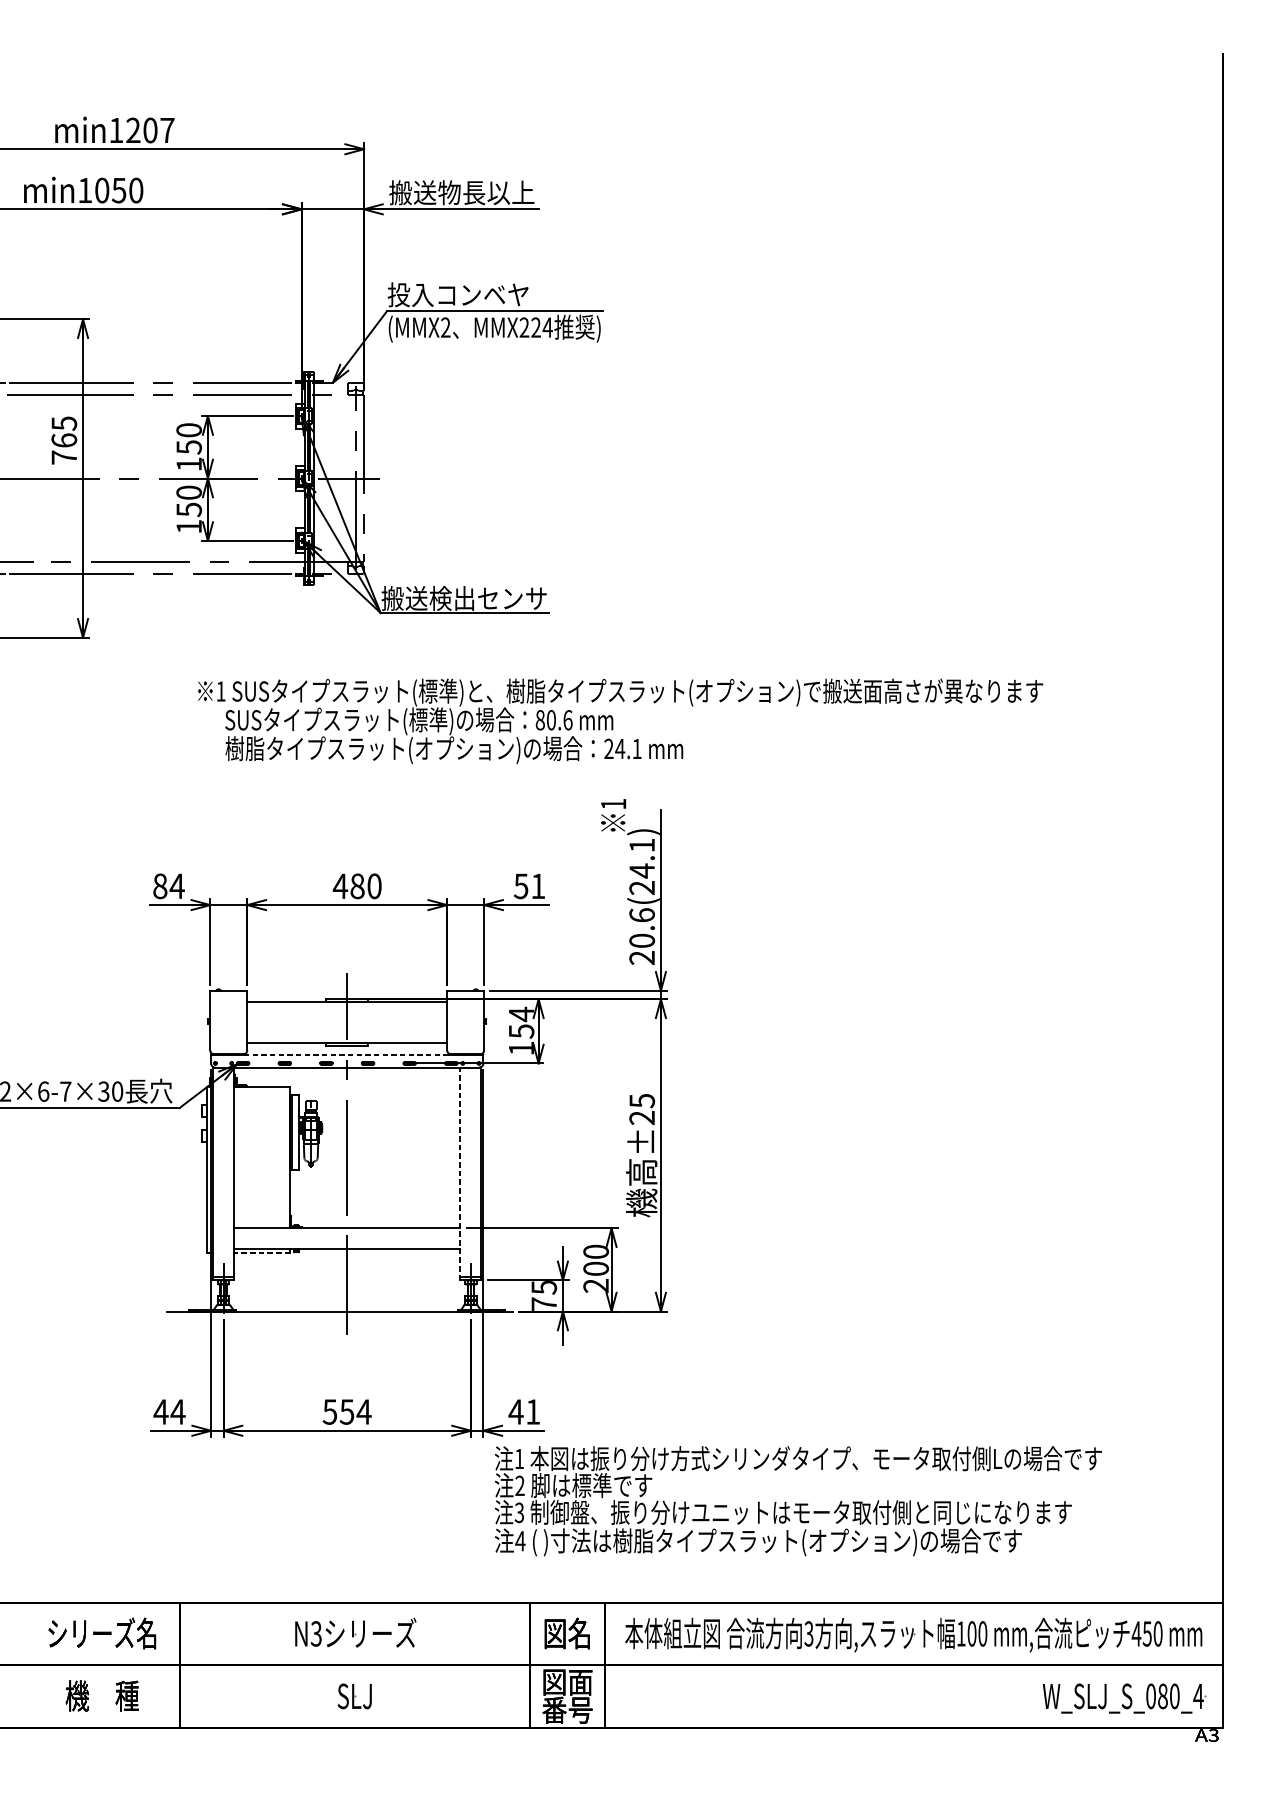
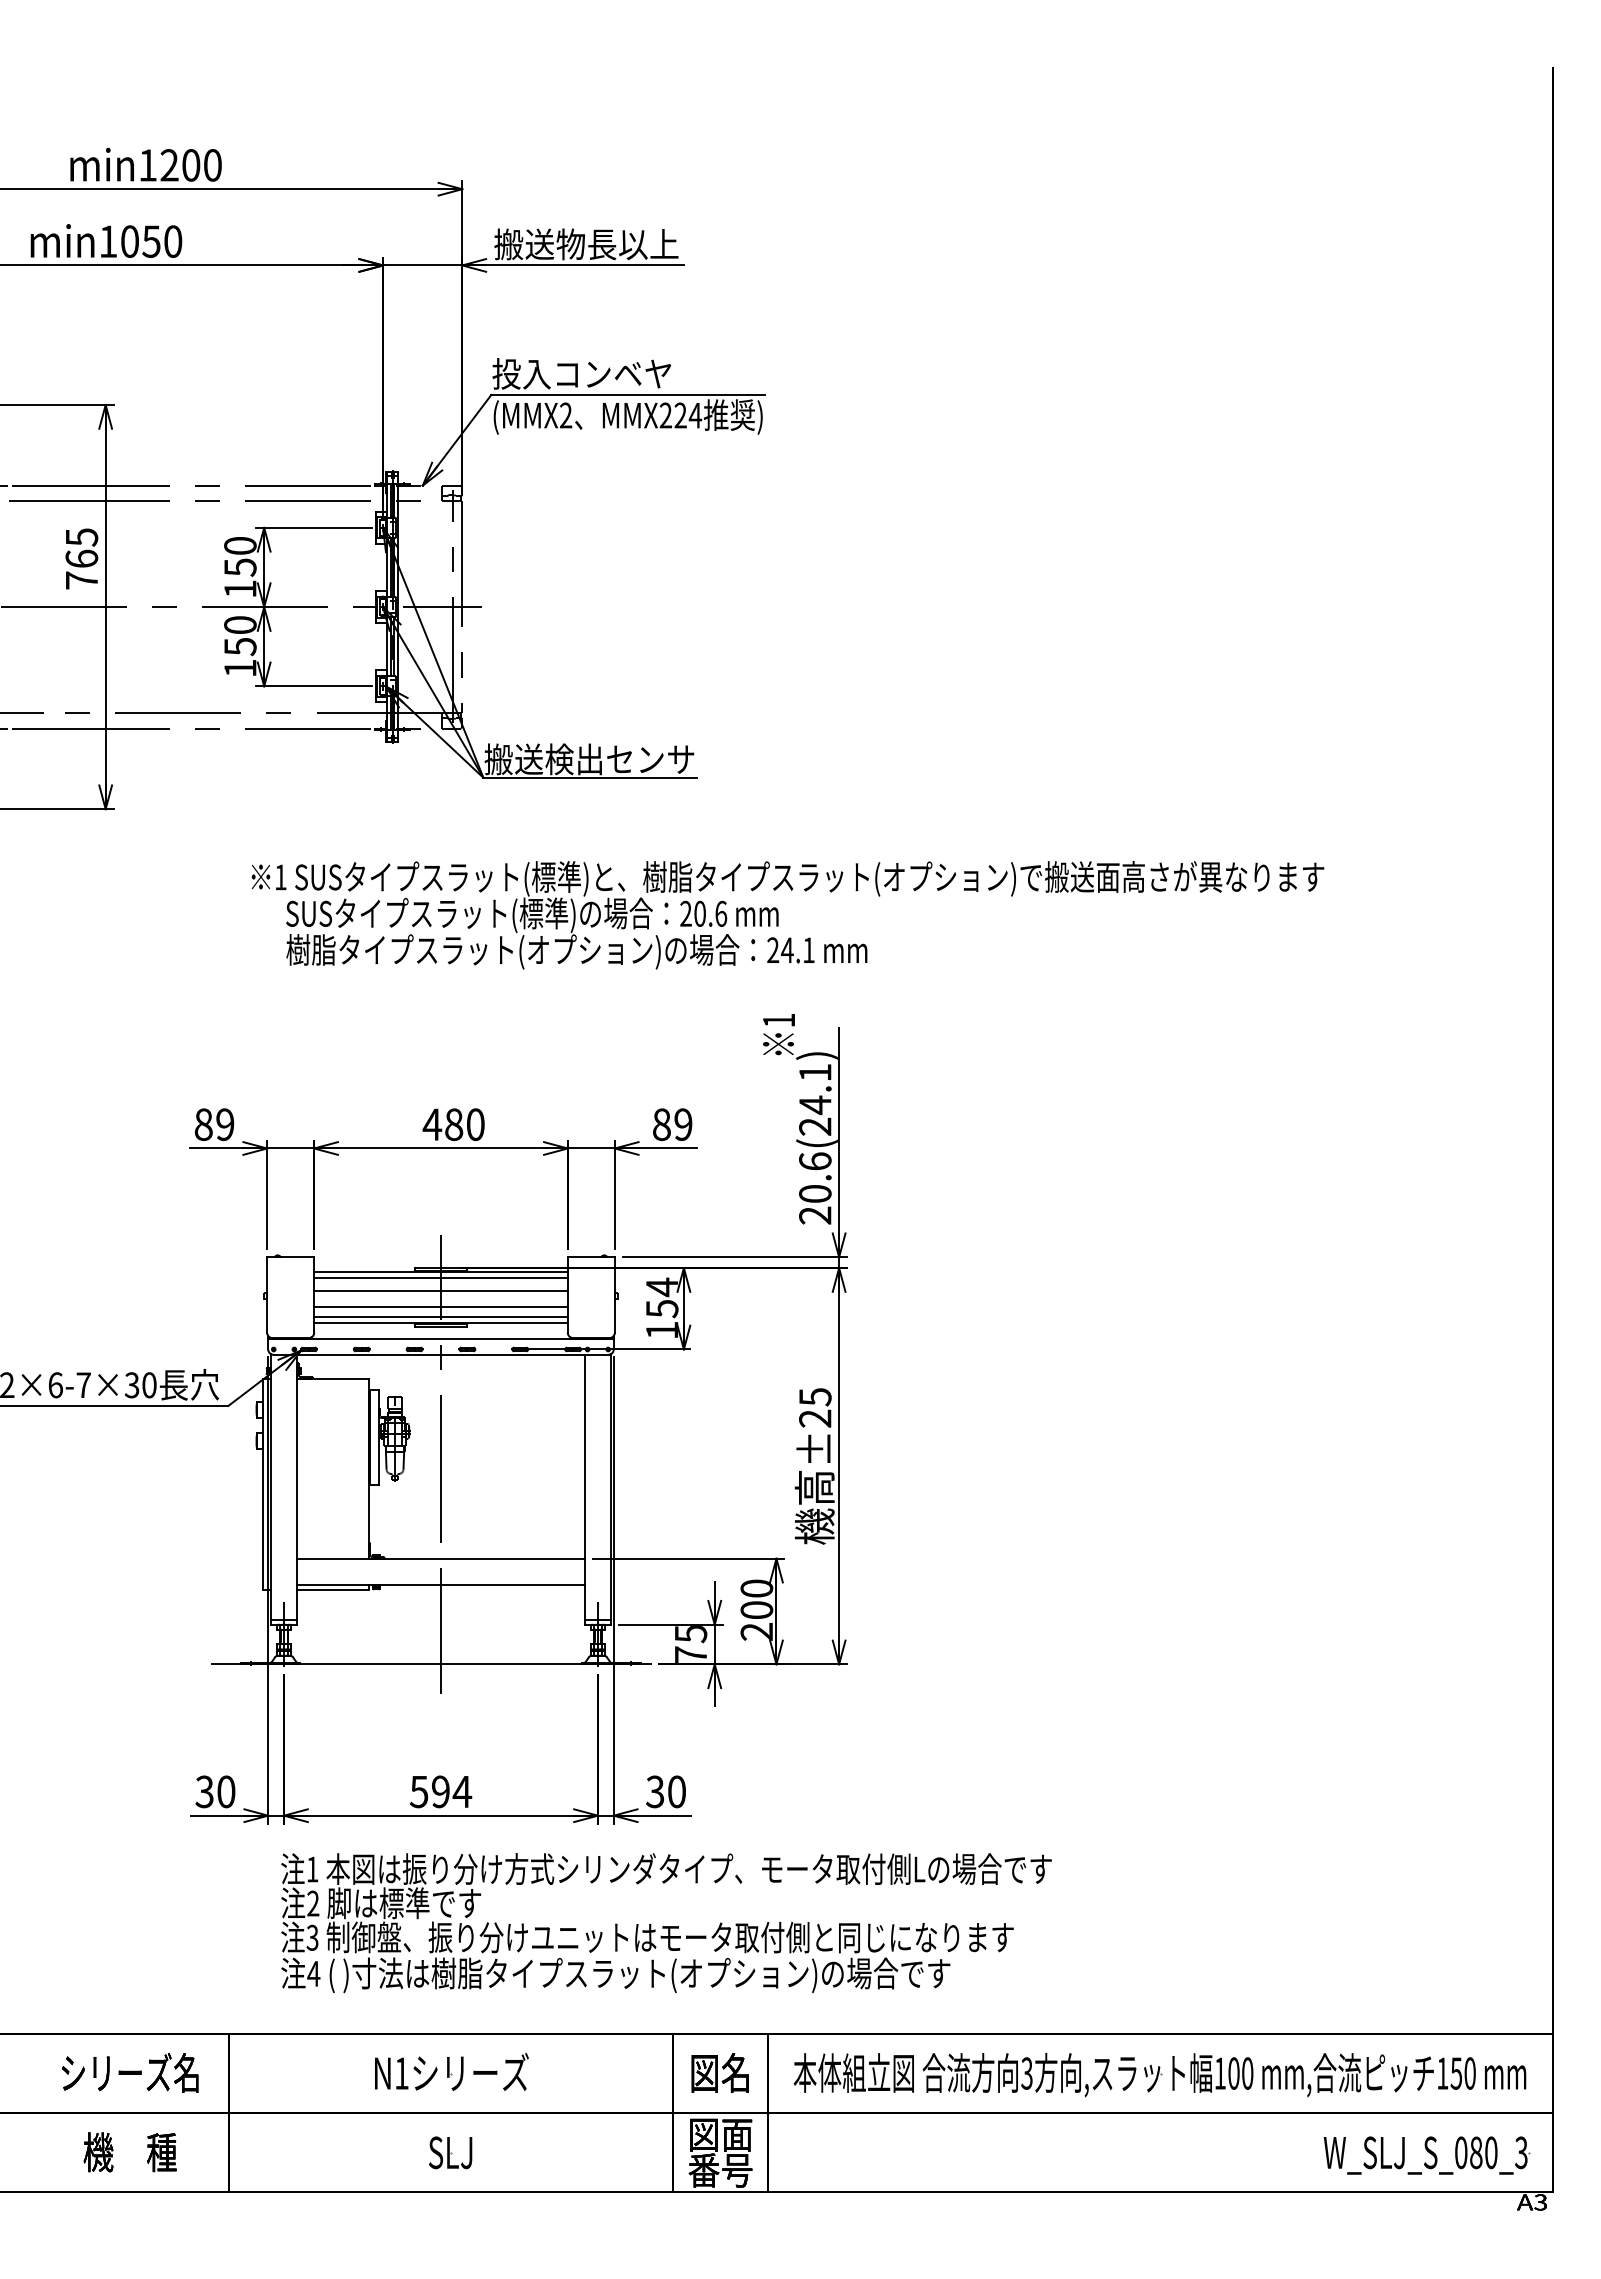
text: (167, 130) -> (212, 165), min1207 -> min1200
text: (539, 719) -> (685, 913), 80.6 -> 20.6
text: (176, 886) -> (224, 1124), 84 -> 89
text: (529, 886) -> (672, 1124), 51 -> 89
line: (346, 1007) -> (440, 1278), added
line: (346, 1017) -> (440, 1291), added
line: (346, 1029) -> (440, 1306), added
line: (346, 1037) -> (440, 1316), added
line: (347, 1054) -> (441, 1338), dashed -> solid
line: (460, 1173) -> (584, 1489), dashed -> solid
line: (261, 1253) -> (332, 1590), dashed -> solid
text: (169, 1411) -> (215, 1791), 44 -> 30
text: (346, 1411) -> (440, 1791), 554 -> 594
text: (524, 1411) -> (665, 1791), 41 -> 30
text: (798, 1501) -> (666, 1923), moved
text: (316, 1633) -> (401, 2073), N3 -> N1
text: (1136, 1633) -> (1442, 2073), 450 -> 150
text: (1198, 1696) -> (1521, 2152), W_SLJ_S_080_4 -> W_SLJ_S_080_3

